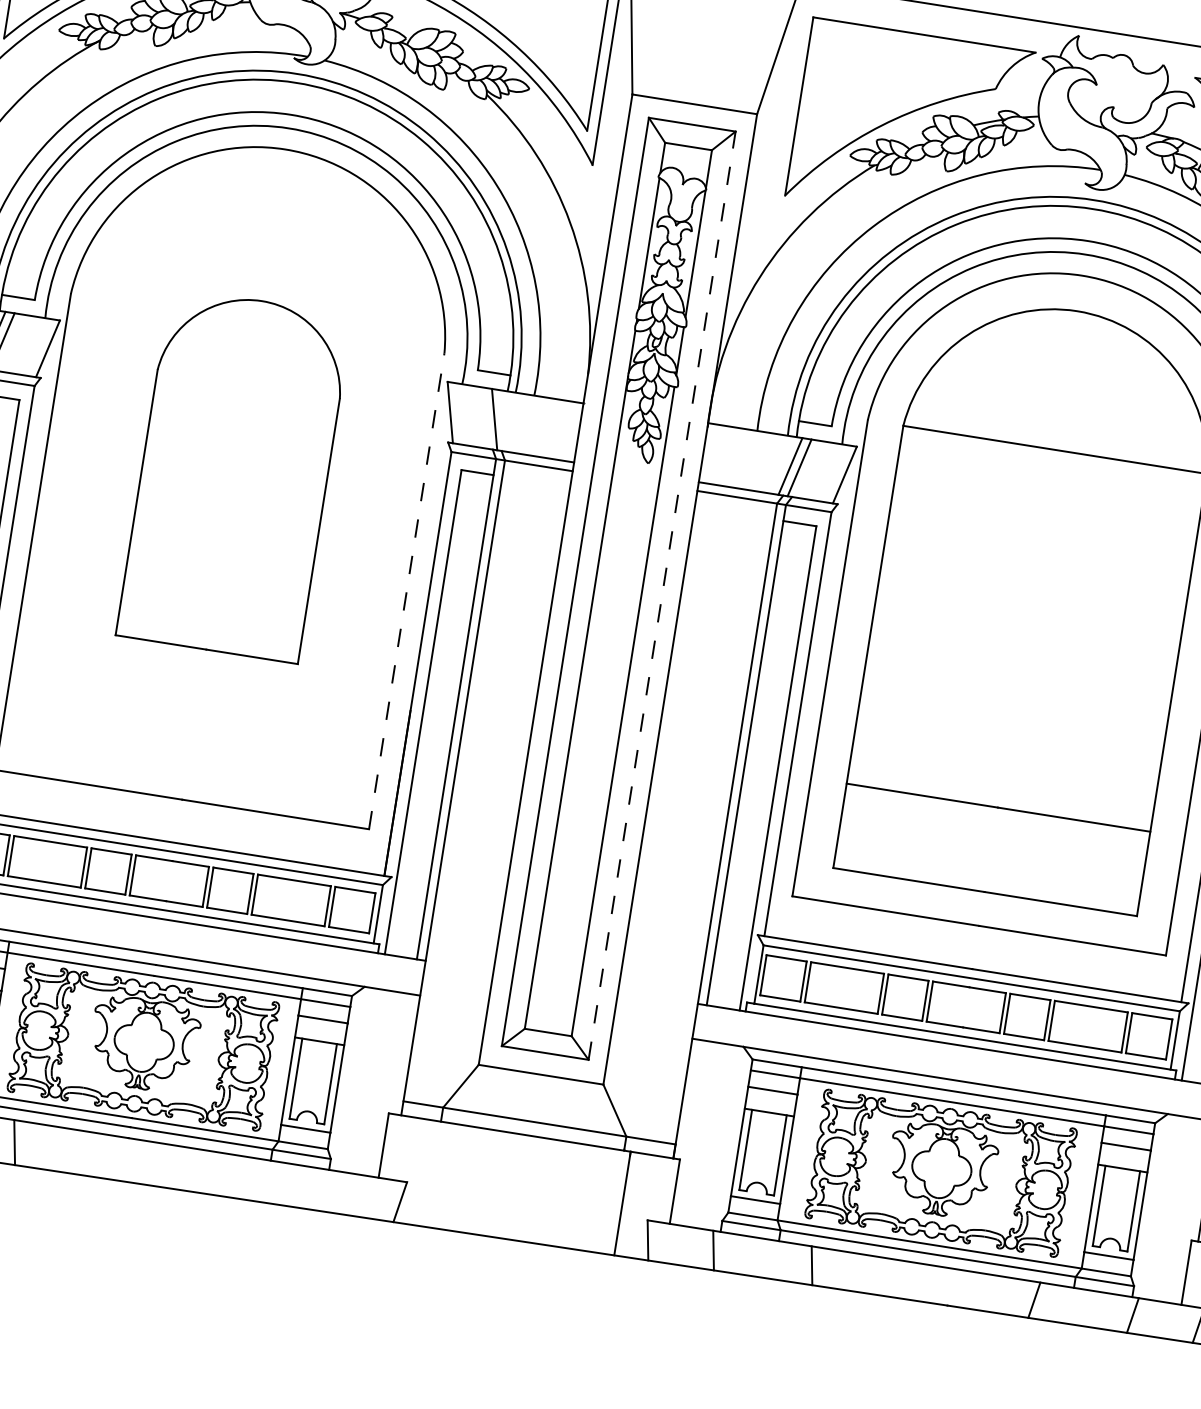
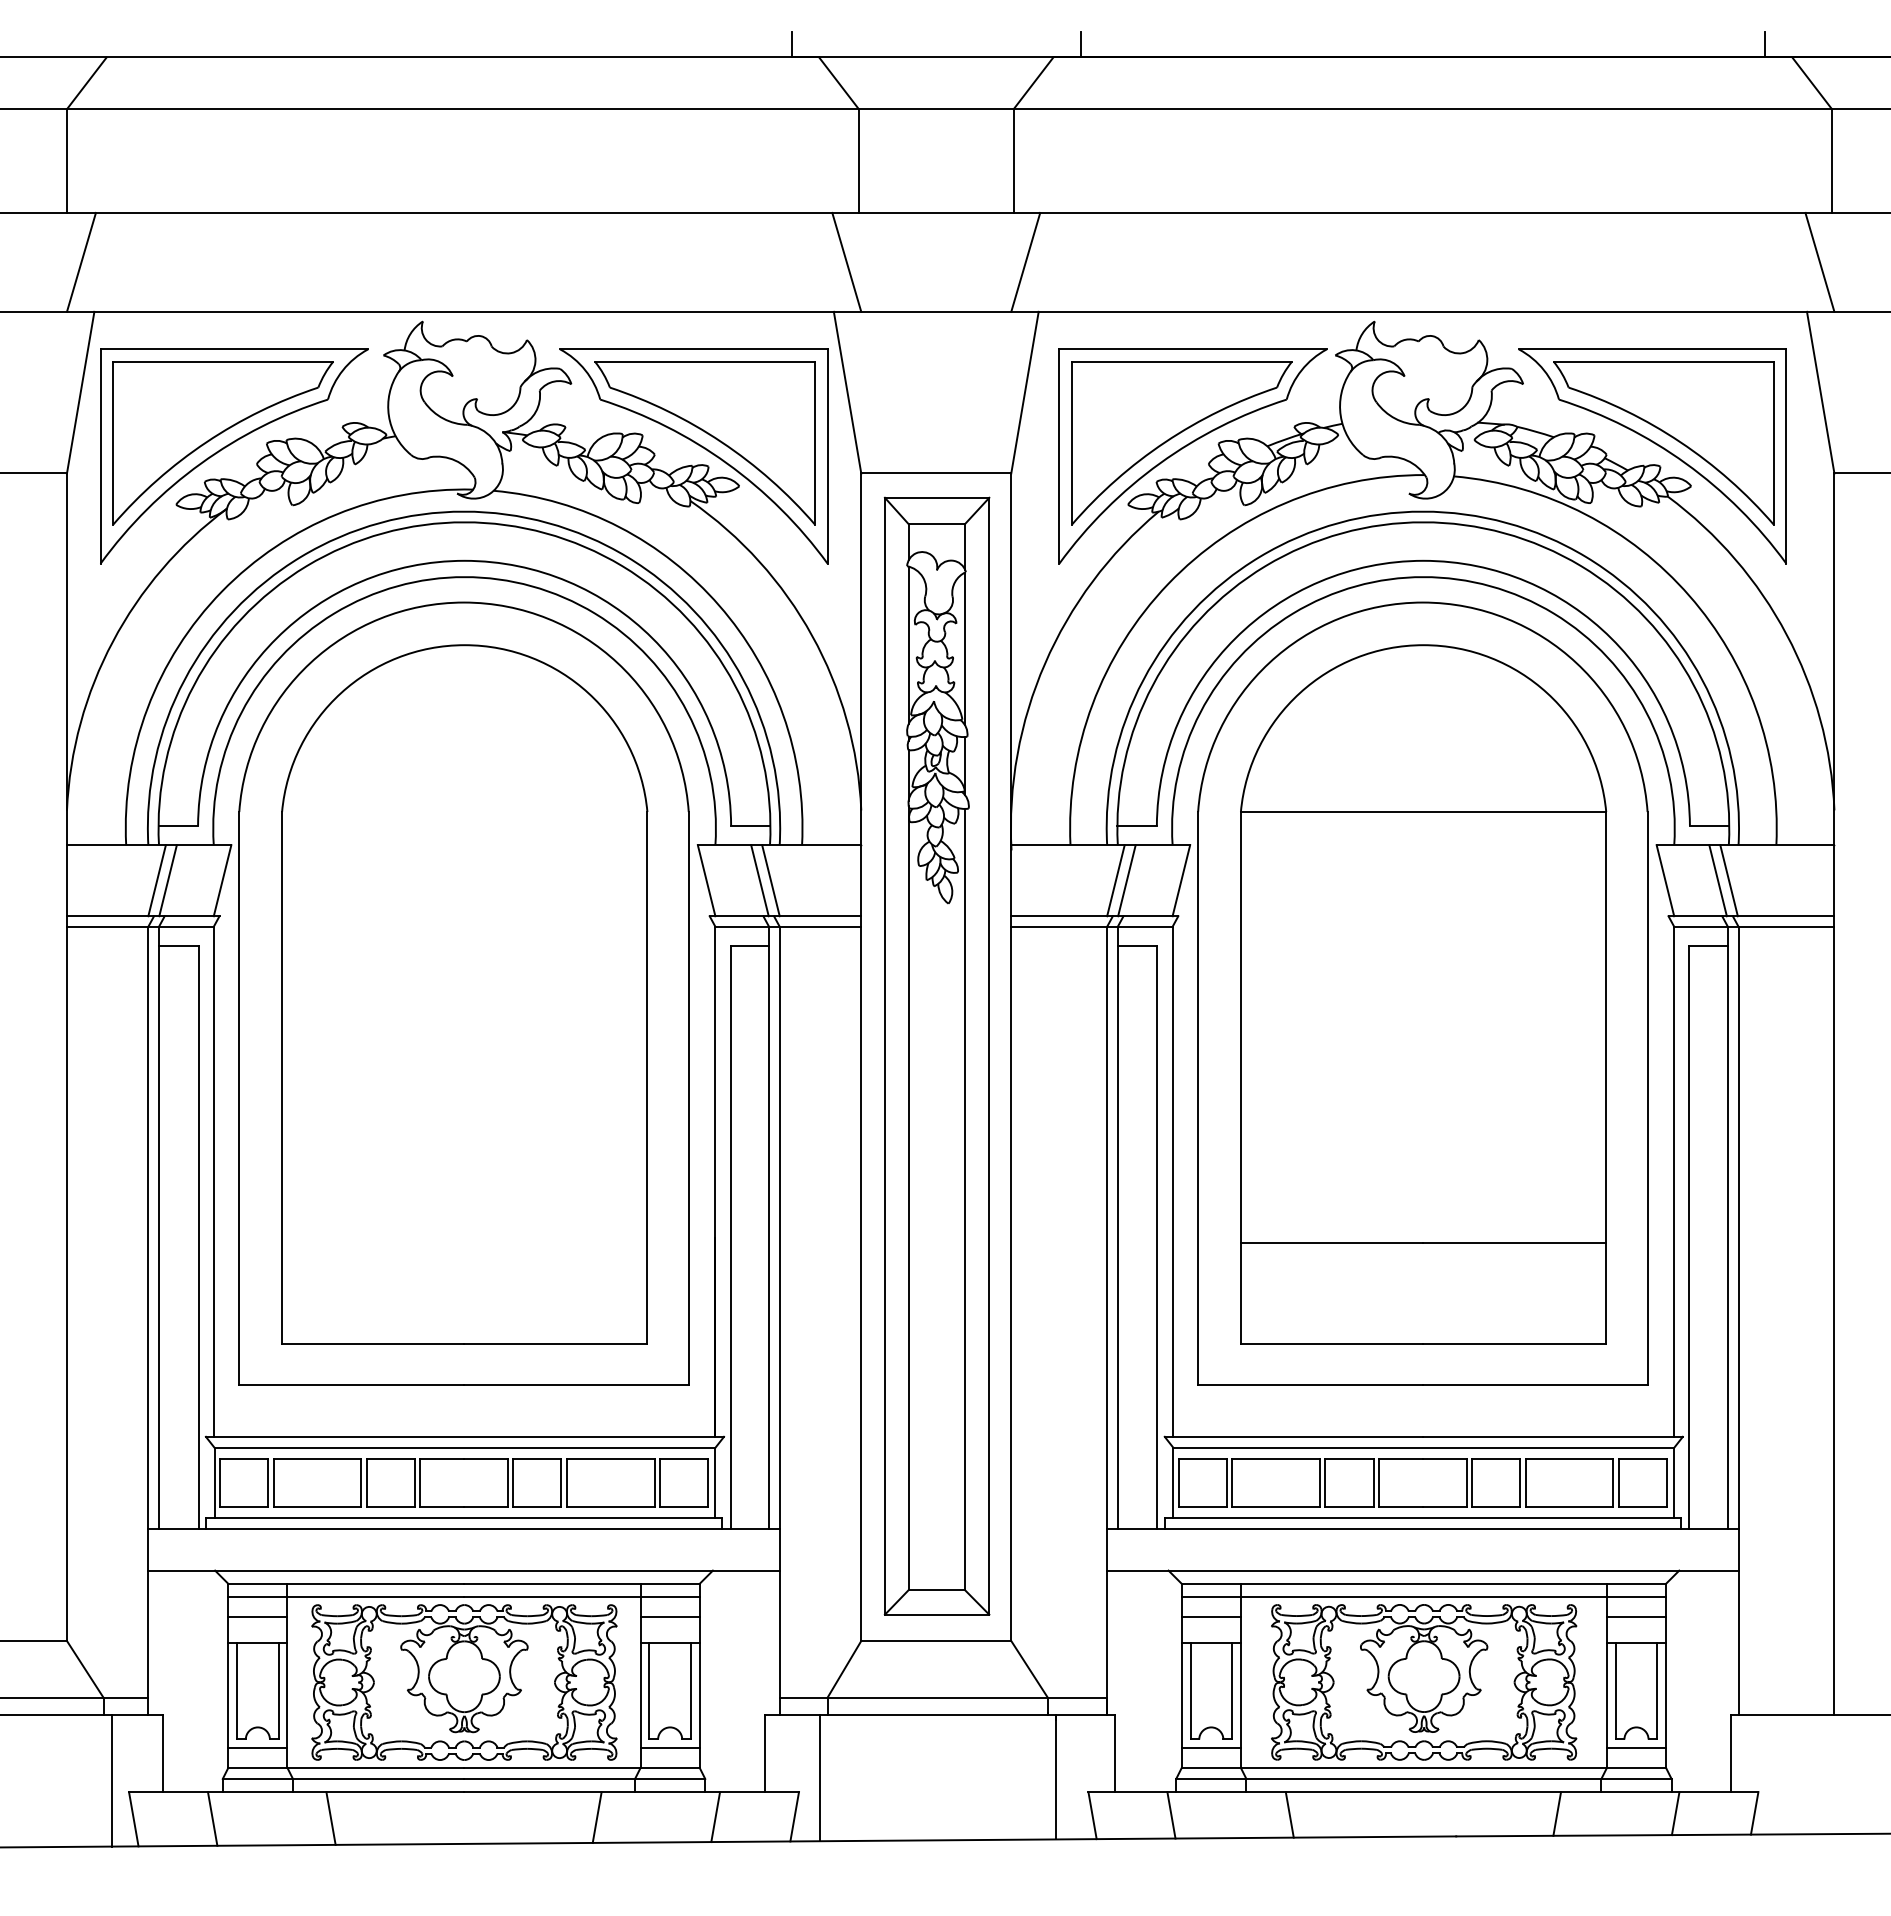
part: (899, 105) -> (1176, 436), added
line: (503, 420) -> (770, 880), added
part: (234, 475) -> (464, 994), size x1.67
line: (406, 590) -> (688, 1097), dashed -> solid
line: (662, 595) -> (989, 1055), dashed -> solid
line: (426, 1172) -> (819, 1777), added
line: (235, 1176) -> (596, 1817), added
line: (334, 1192) -> (715, 1817), added

